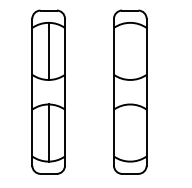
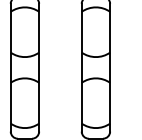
line: (48, 50) -> (24, 31), removed
line: (48, 132) -> (24, 102), removed

